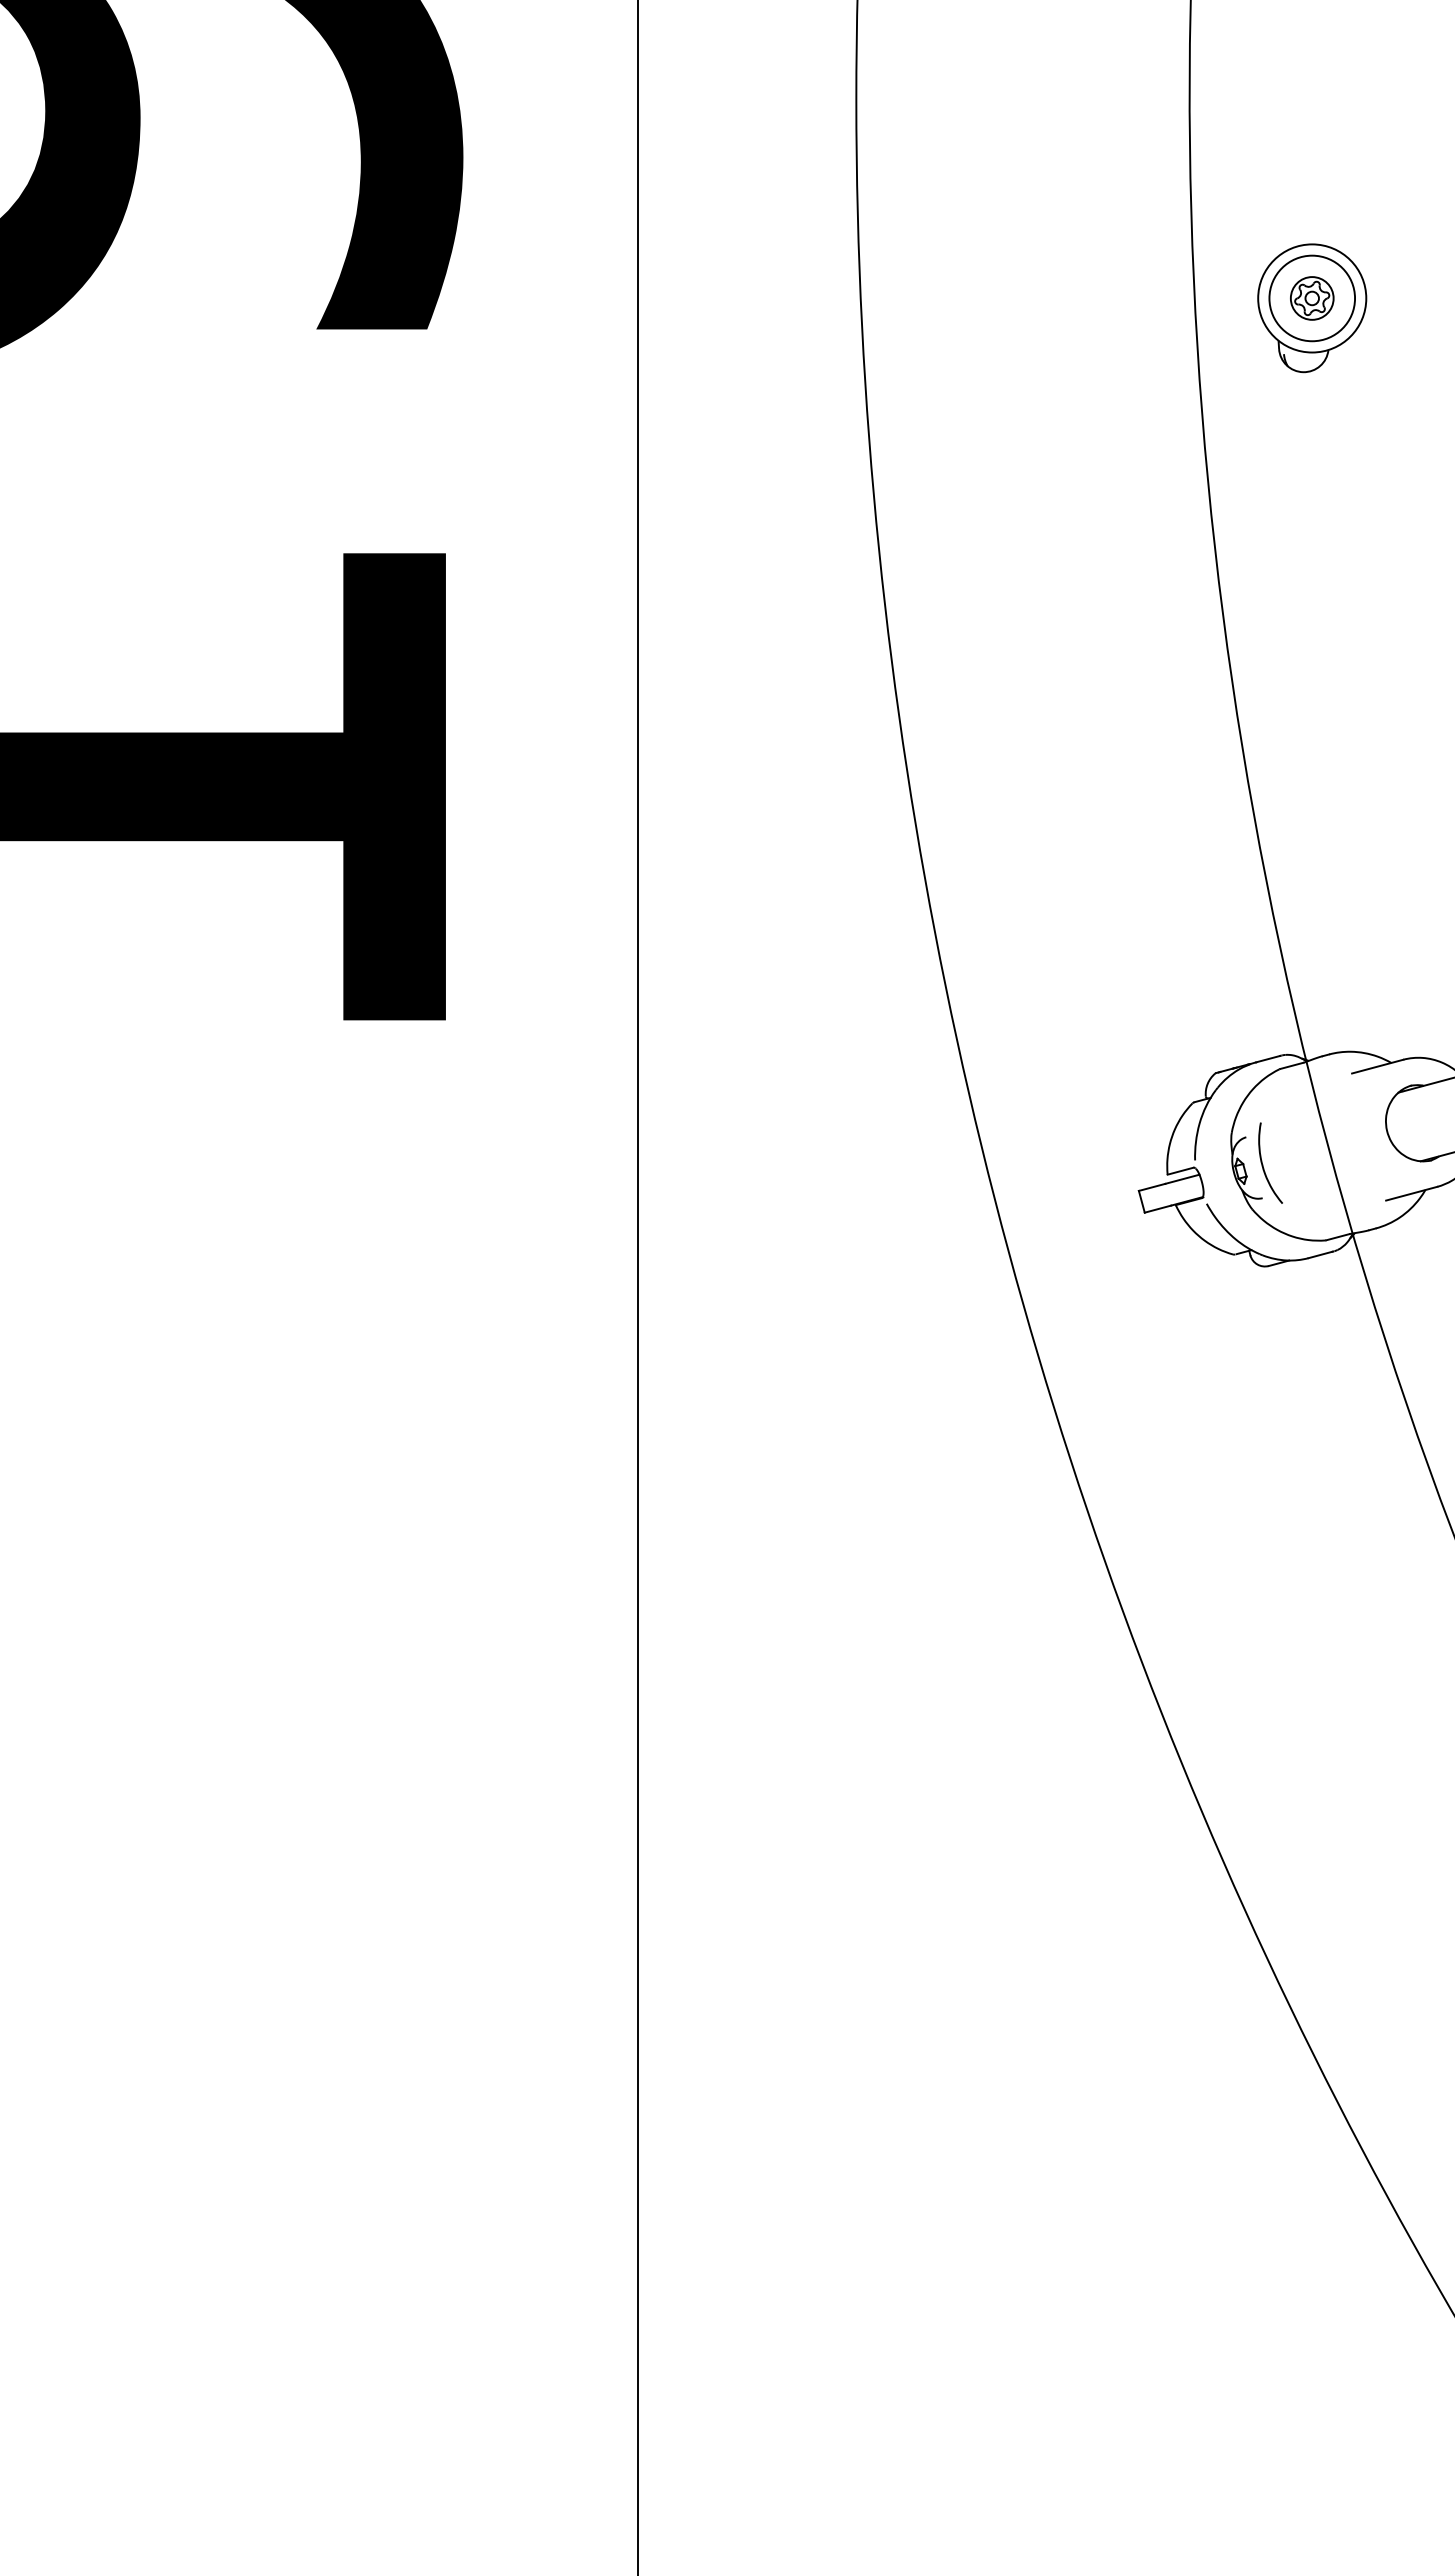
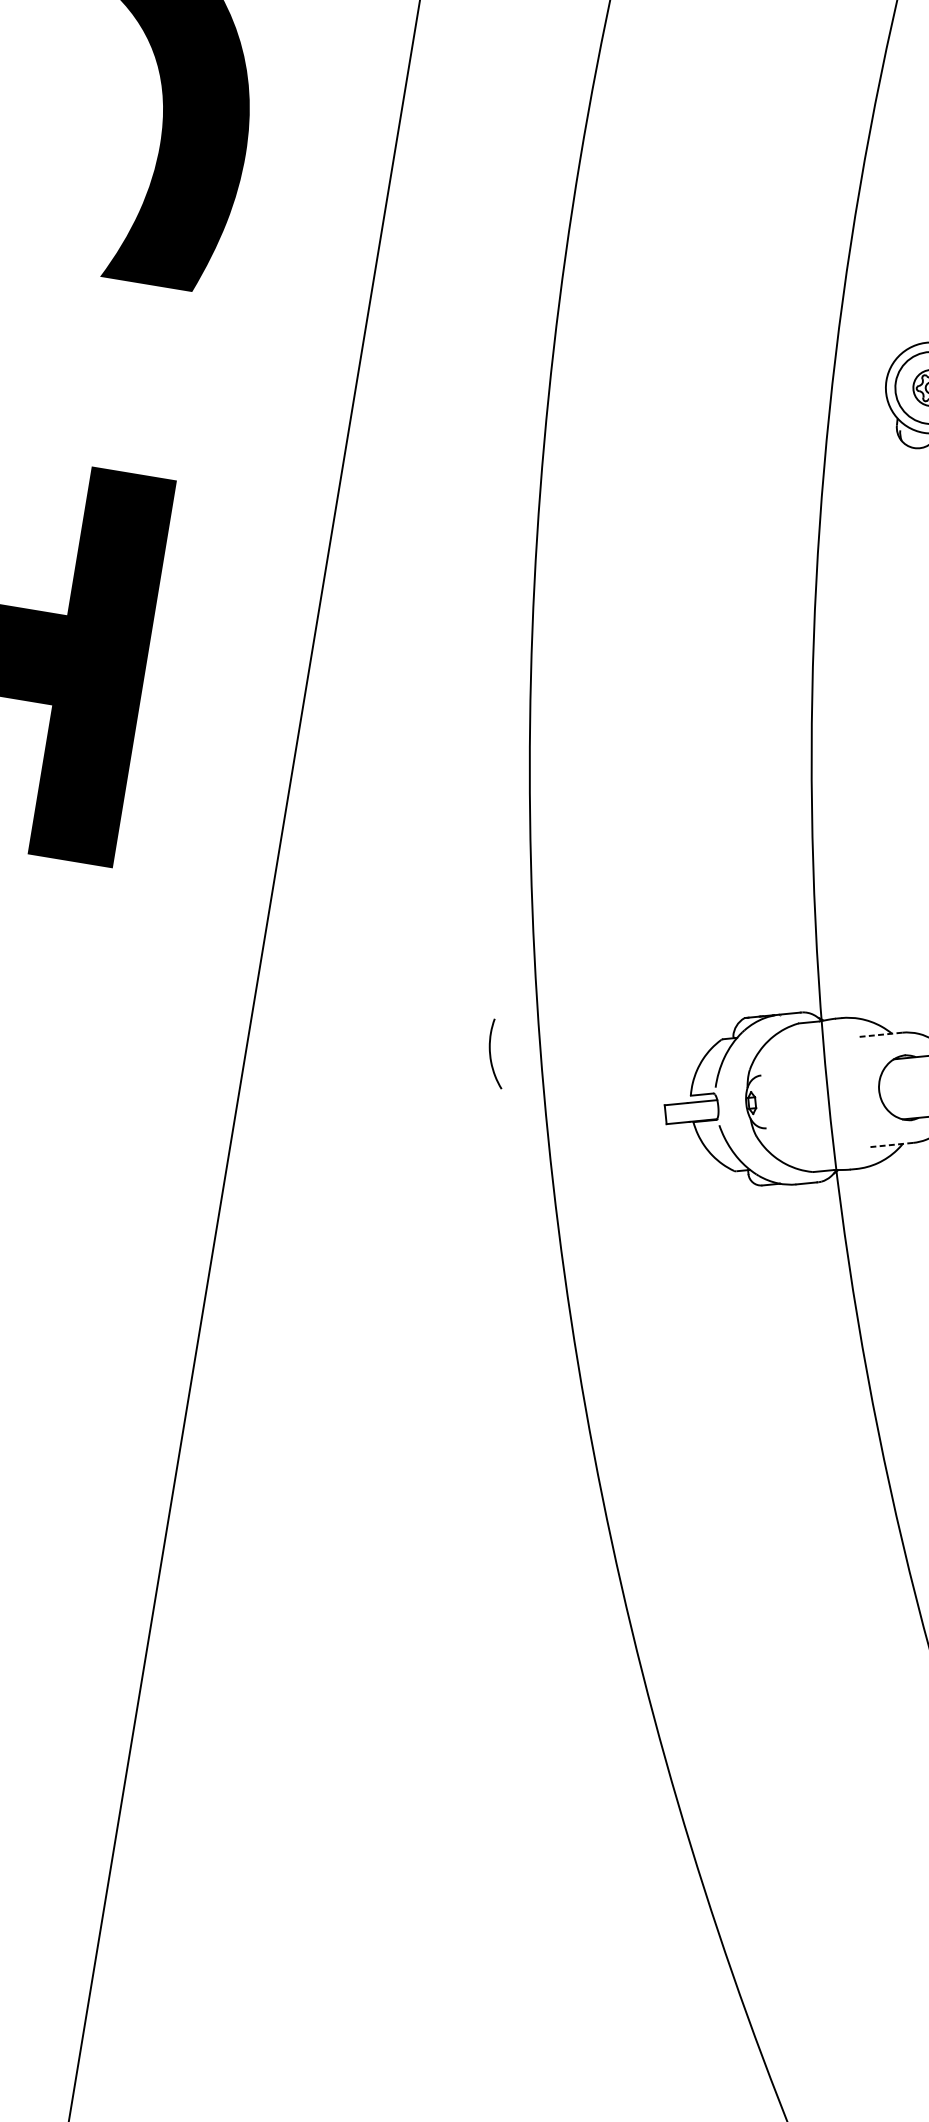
line: (1377, 1066) -> (879, 1034), solid -> dashed
part: (1263, 1164) -> (491, 1053), moved
line: (1411, 1193) -> (890, 1144), solid -> dashed

